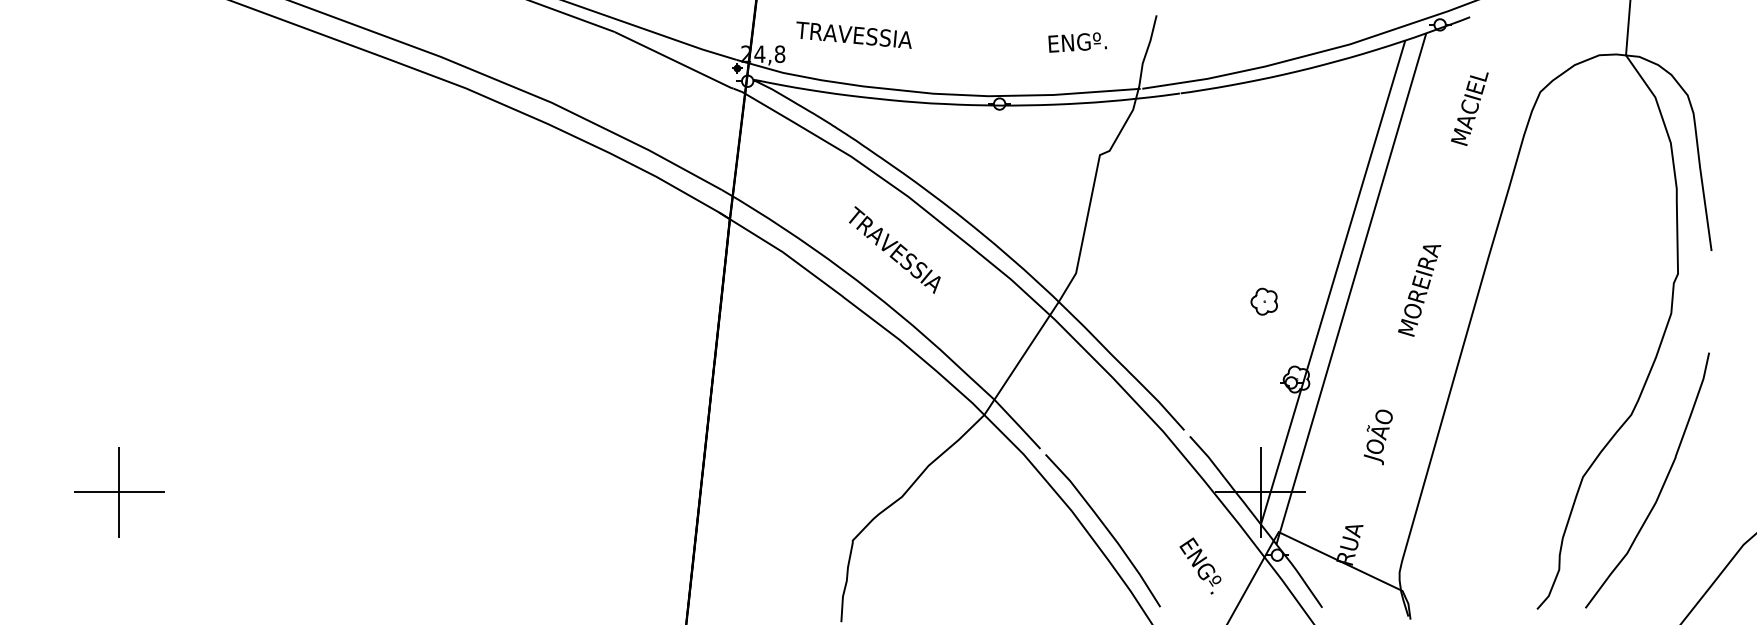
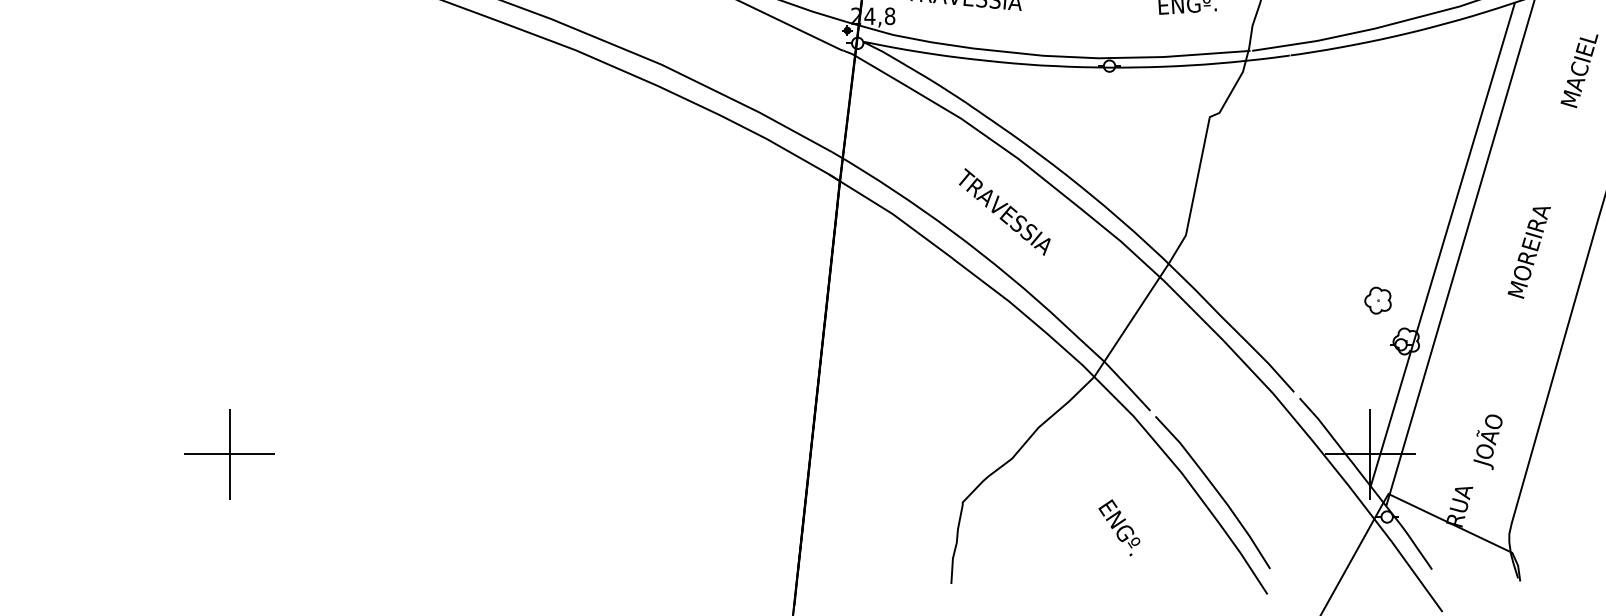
part: (1263, 301) -> (1377, 300), moved
text: (1377, 437) -> (1487, 442), moved
text: (1200, 565) -> (1119, 527), moved

